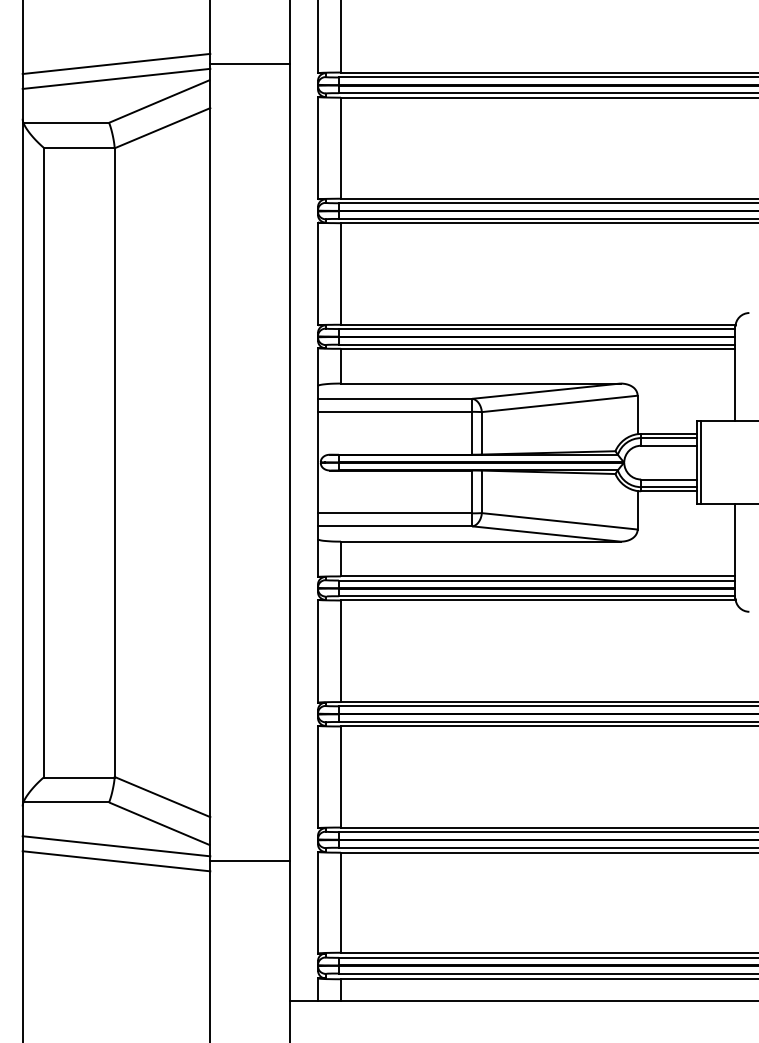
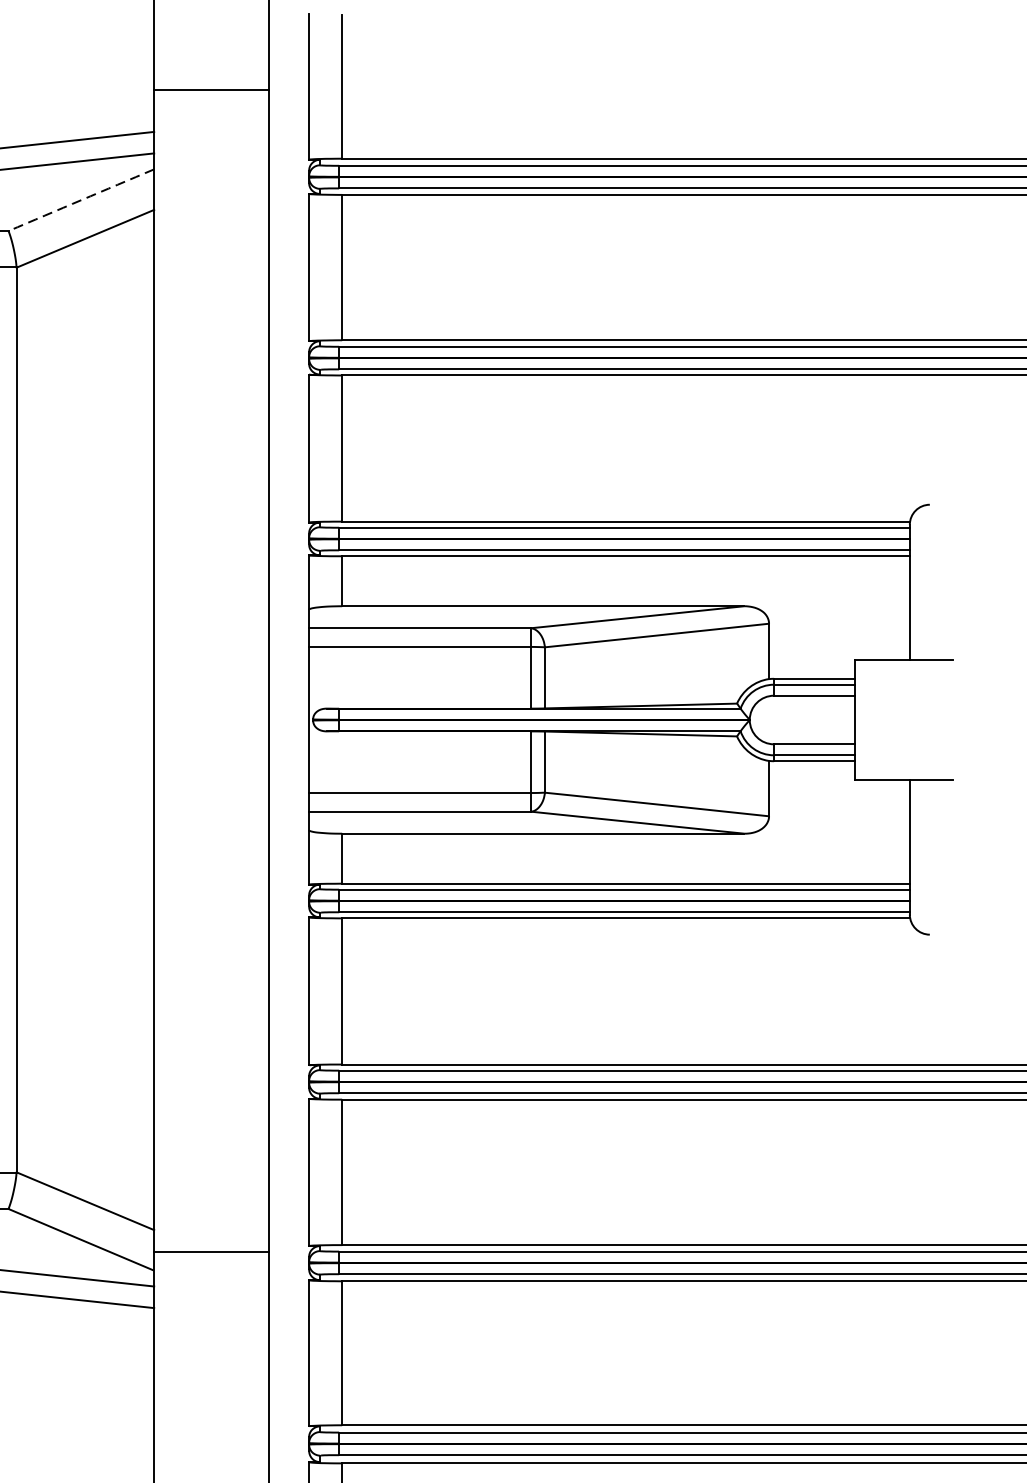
line: (250, 63) -> (211, 89), moved
arc: (159, 101) -> (81, 200), solid -> dashed
line: (700, 462) -> (859, 719), removed
line: (250, 861) -> (211, 1252), moved

